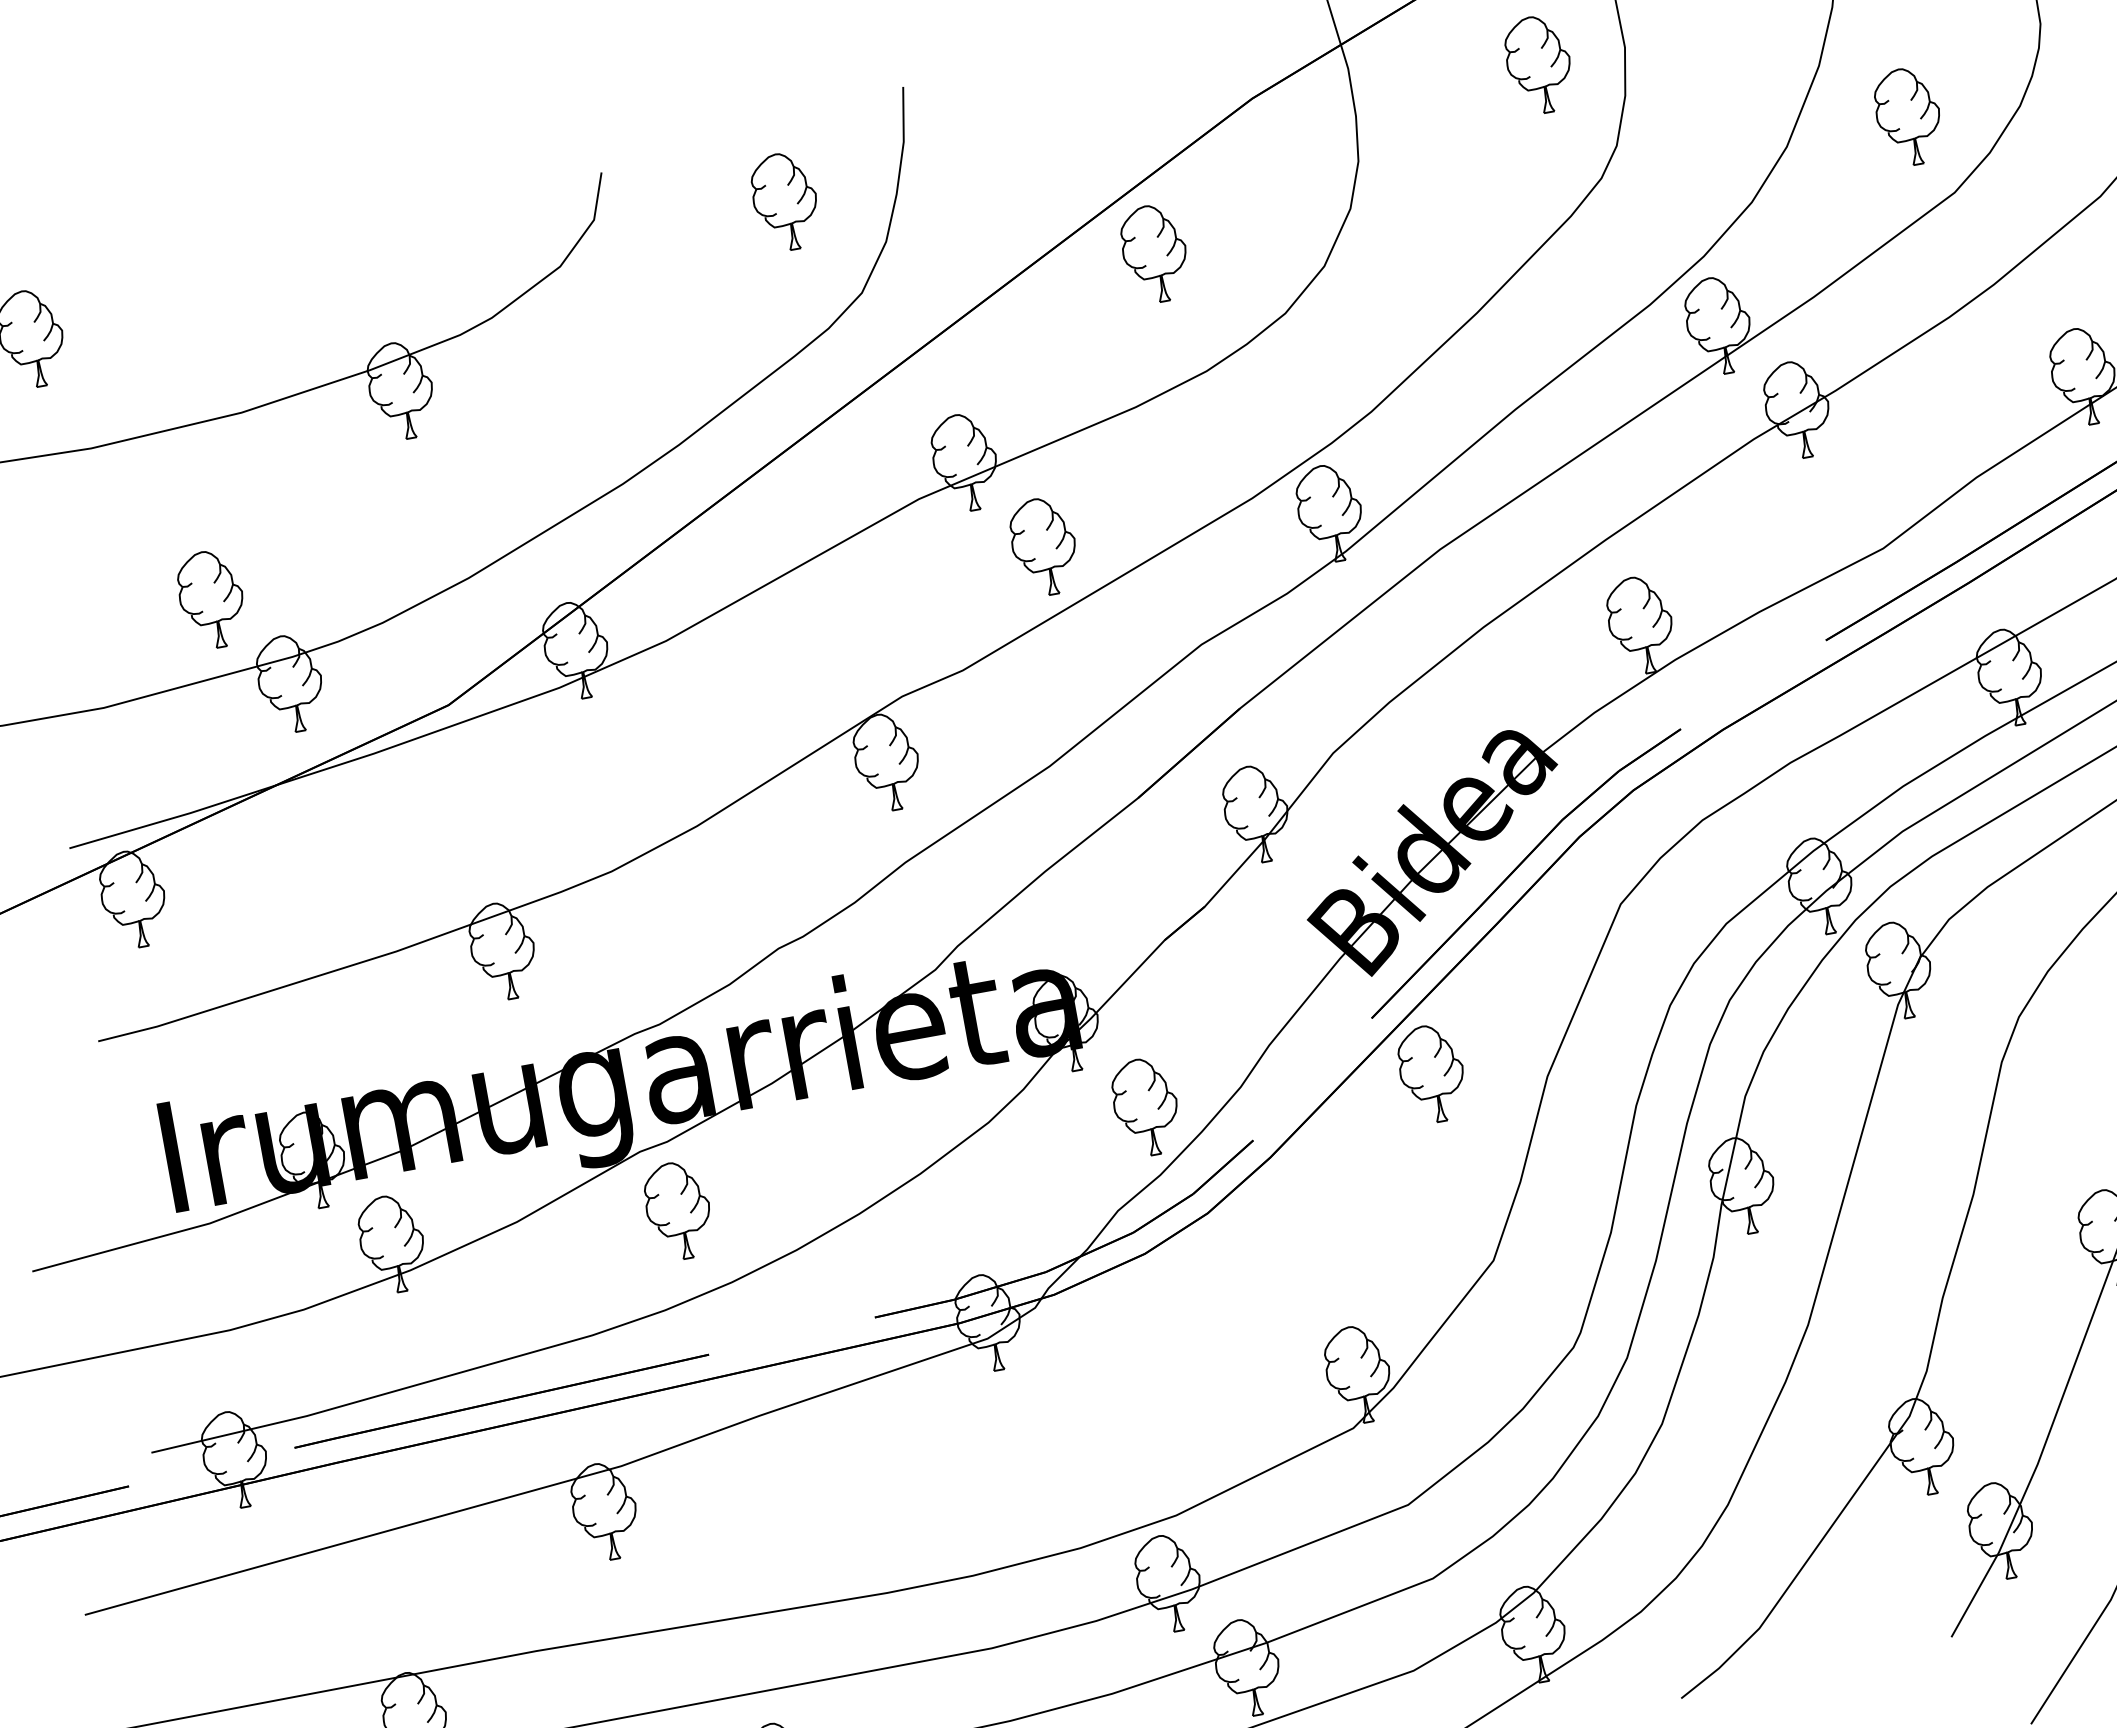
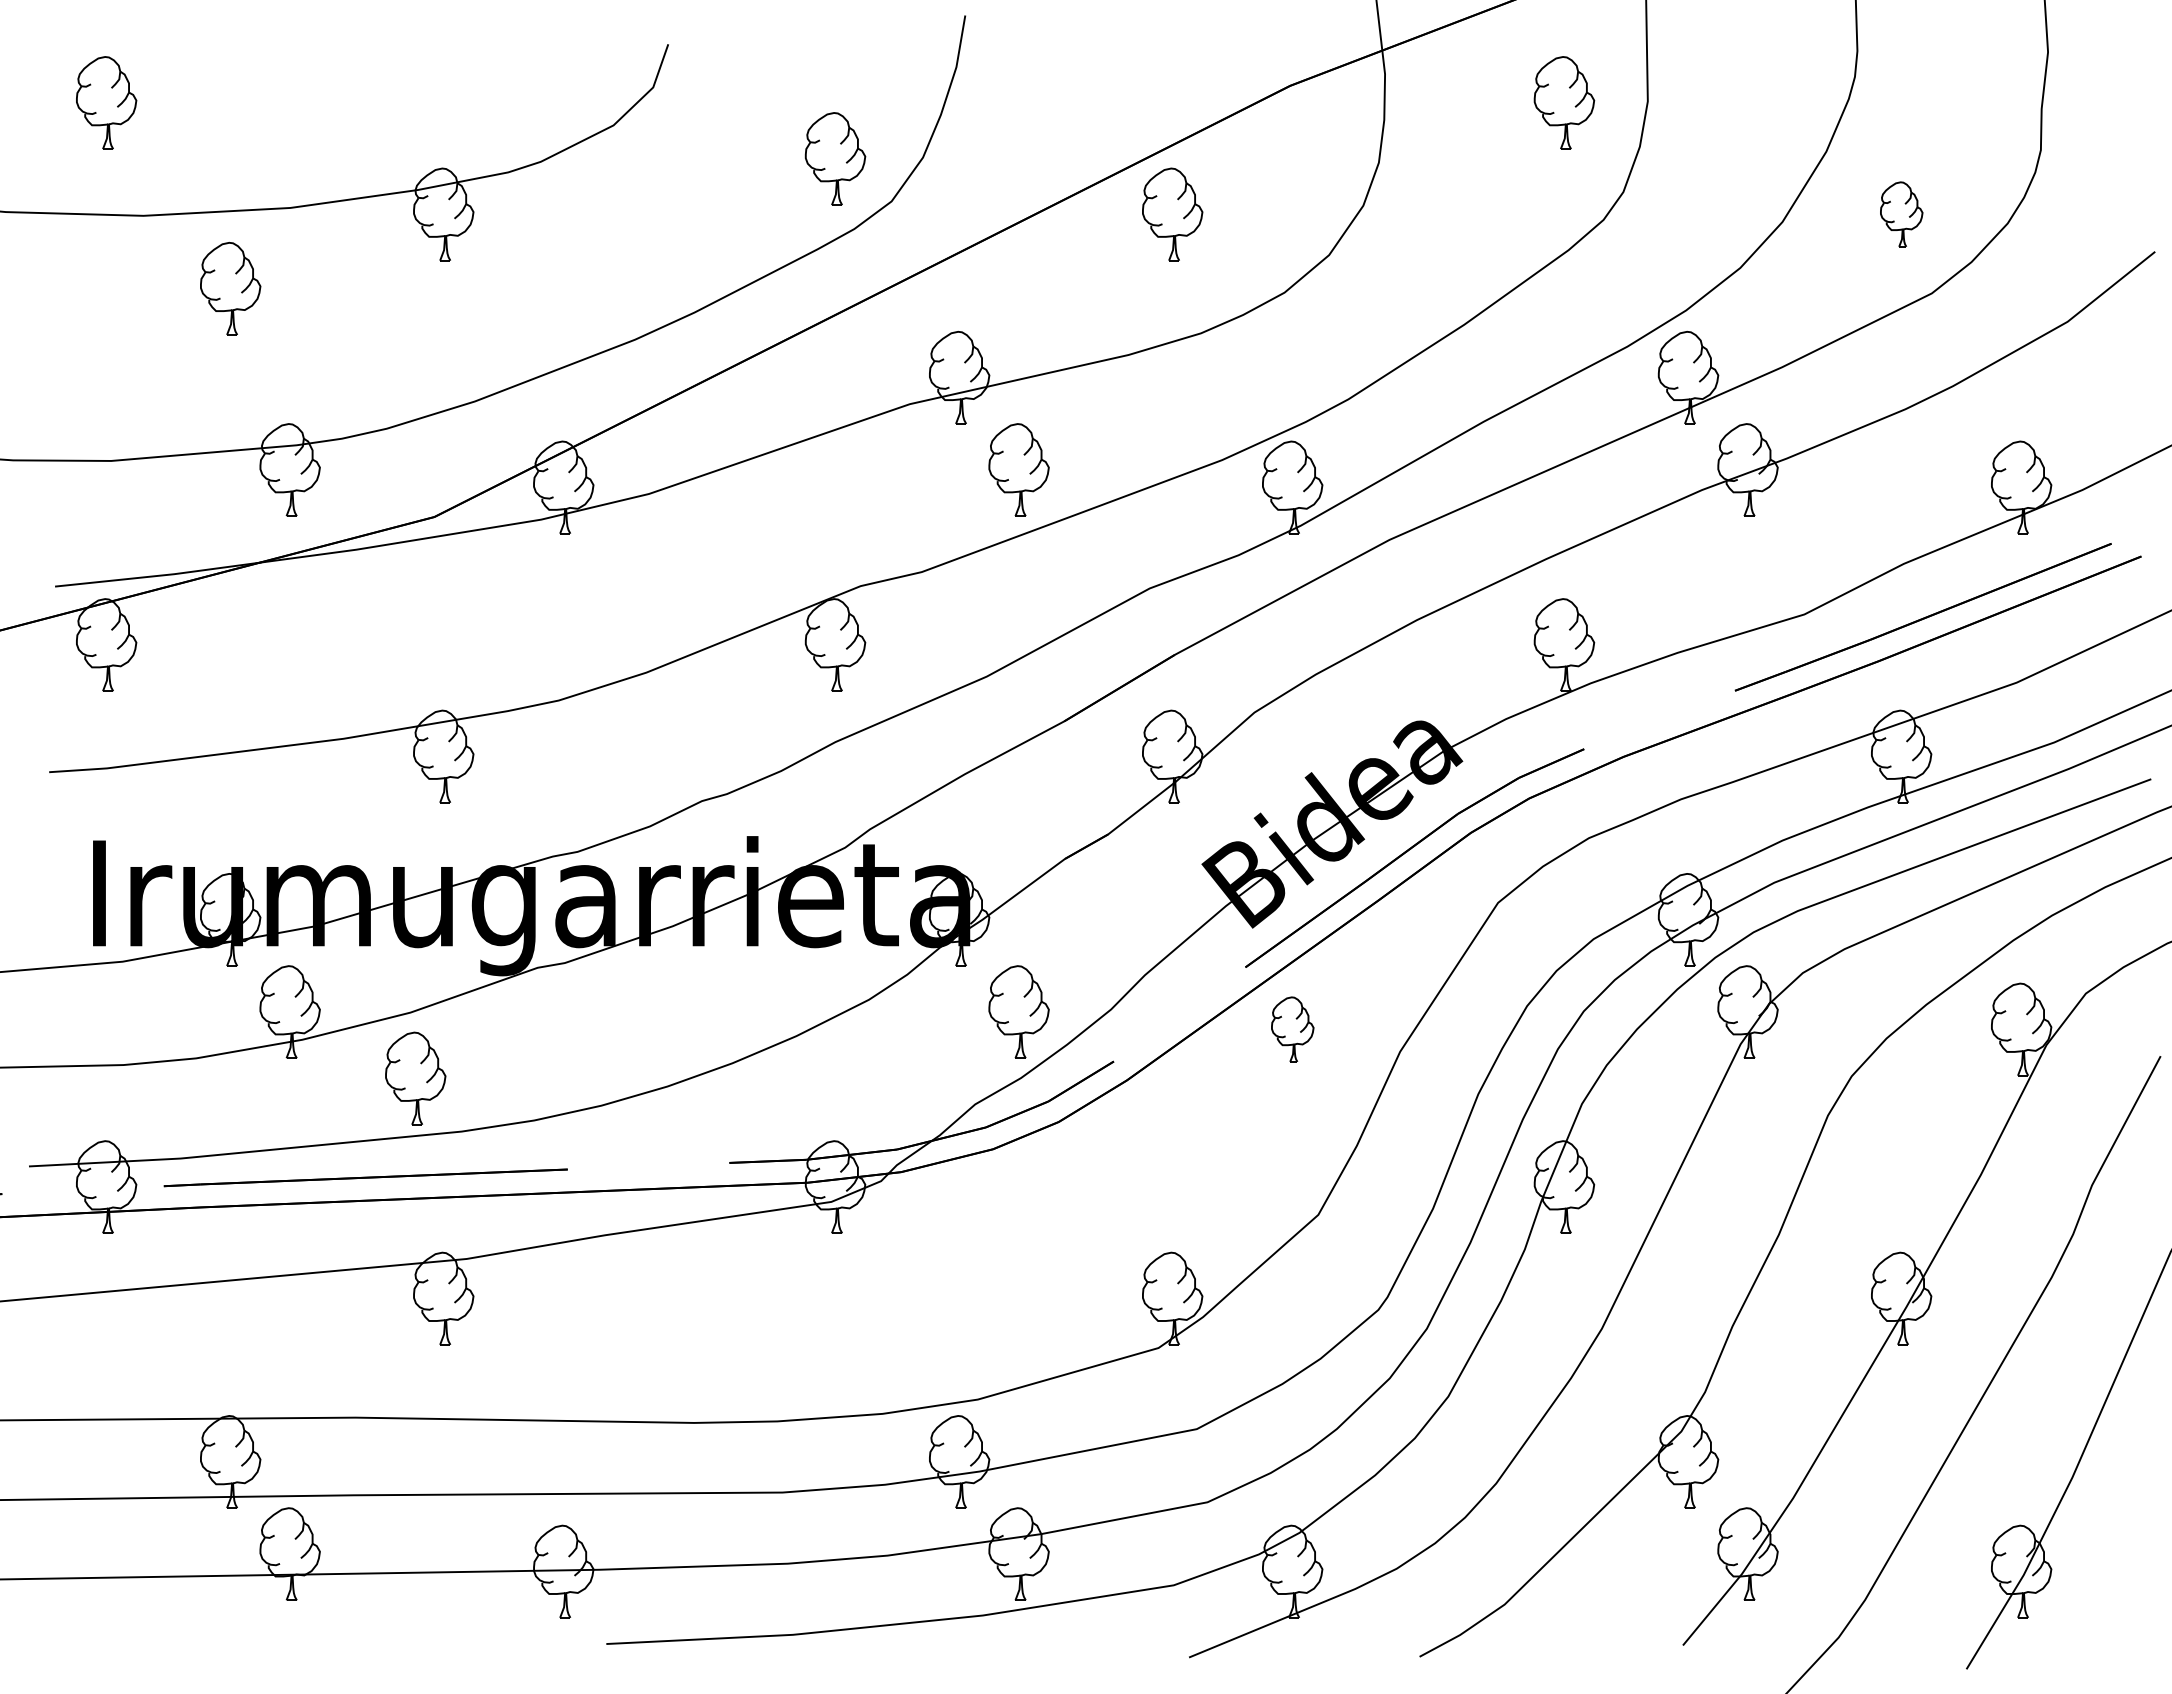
part: (1908, 116) -> (1901, 214), size x0.7
part: (785, 201) -> (835, 158), moved
part: (211, 599) -> (230, 288), moved
part: (1431, 1073) -> (1292, 1029), size x0.7
part: (678, 1210) -> (415, 1078), moved

